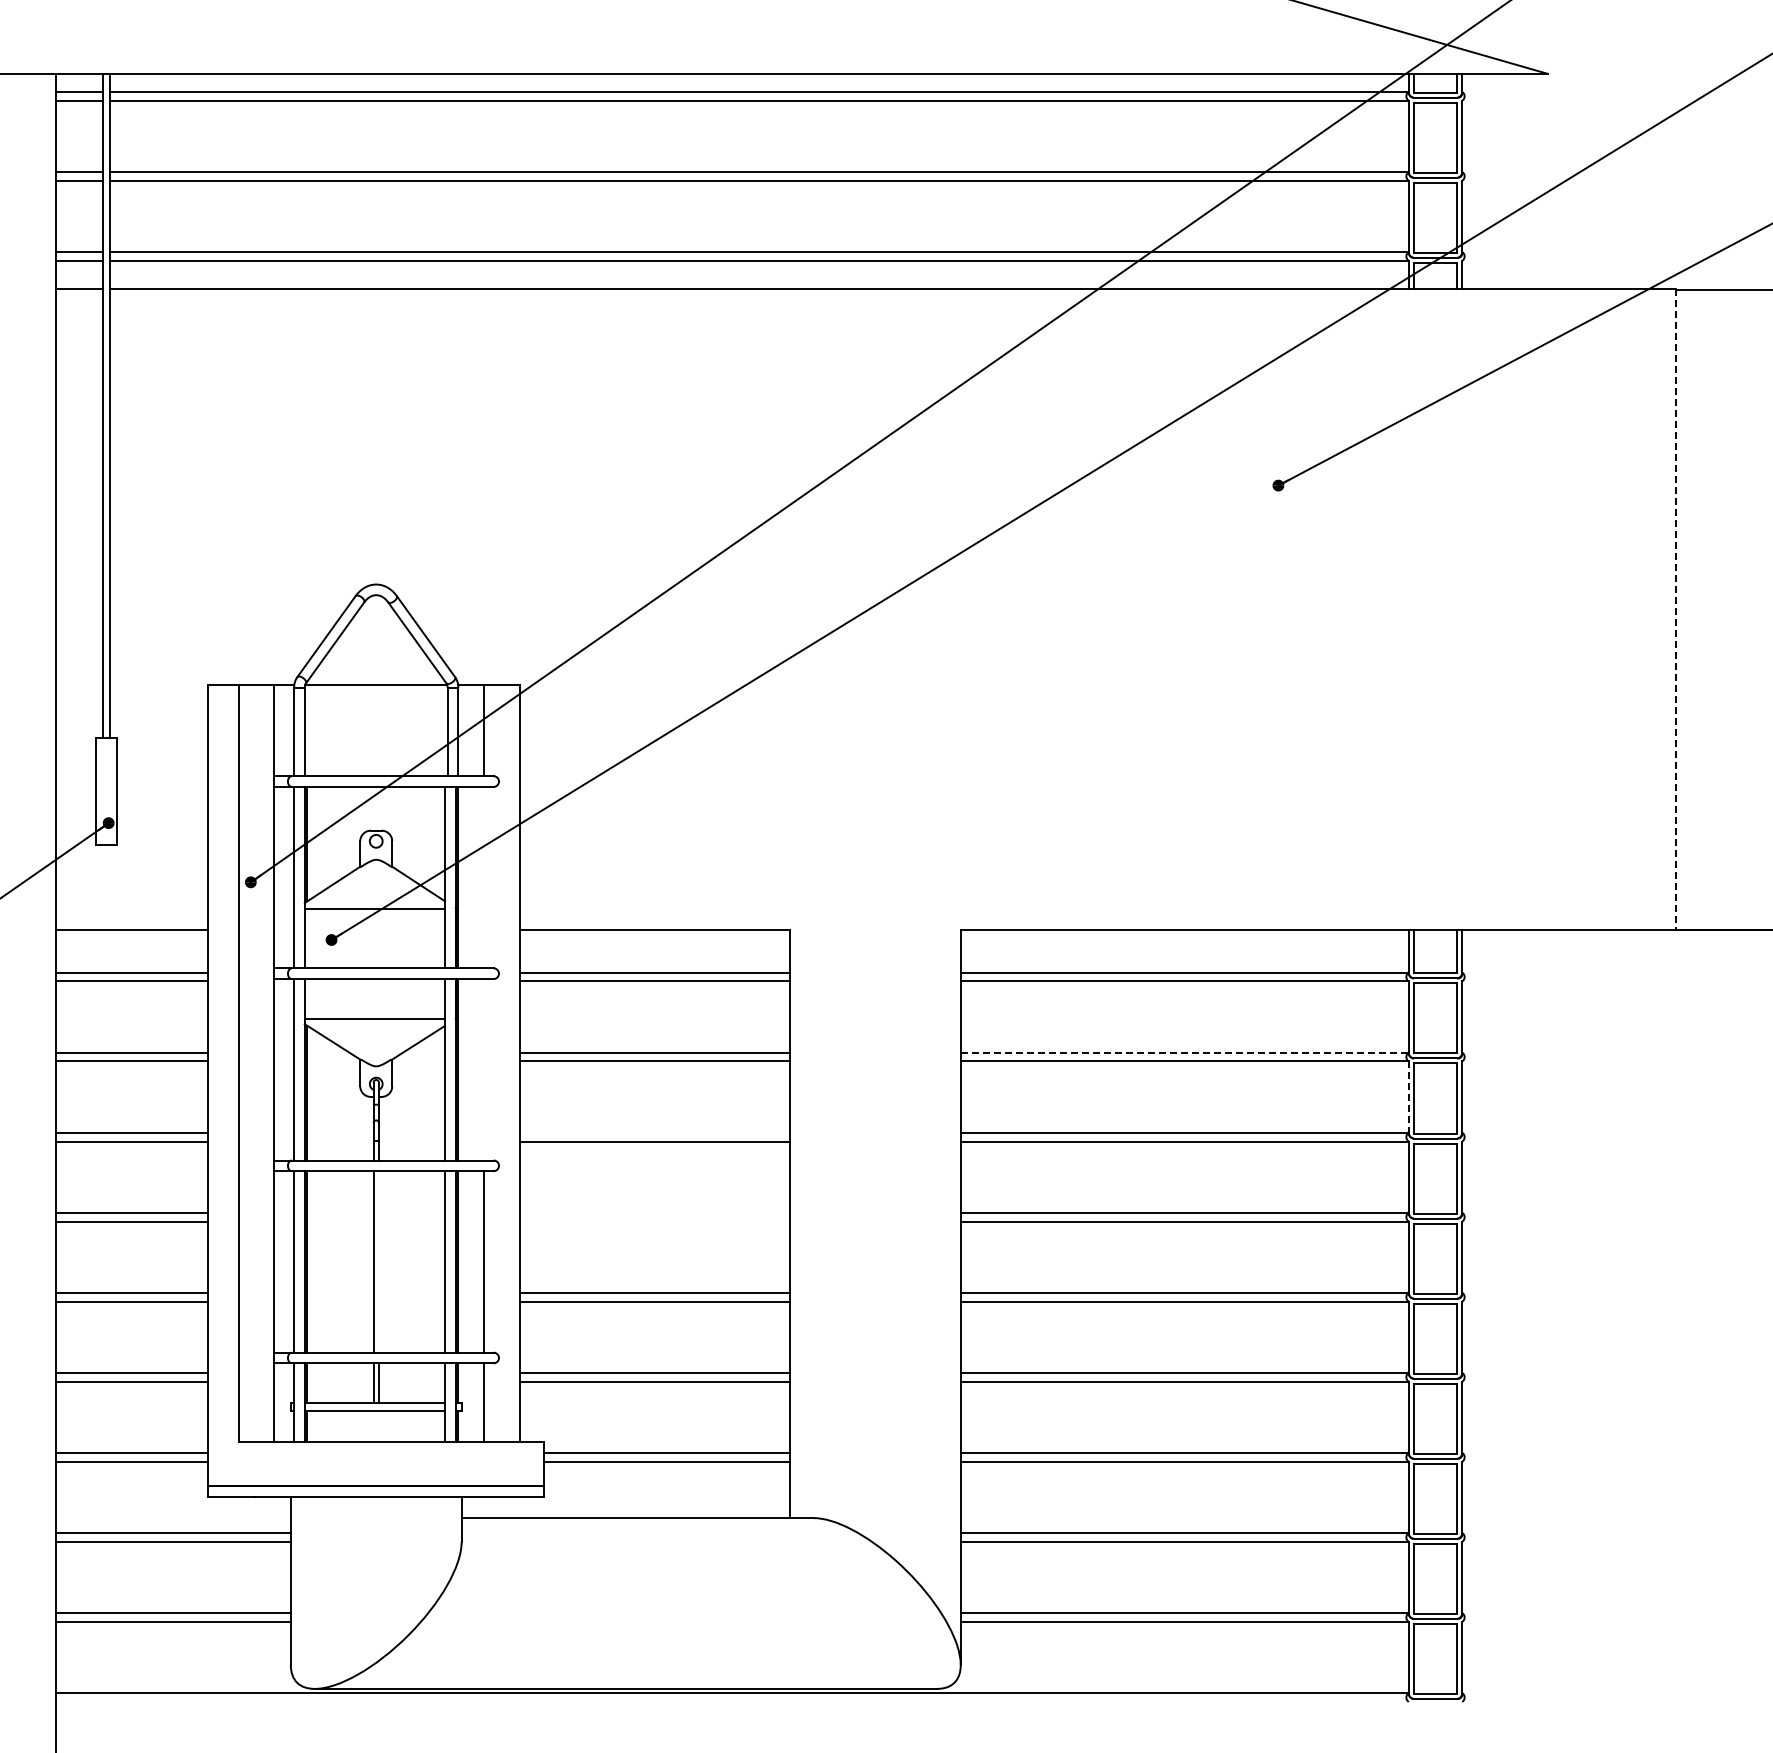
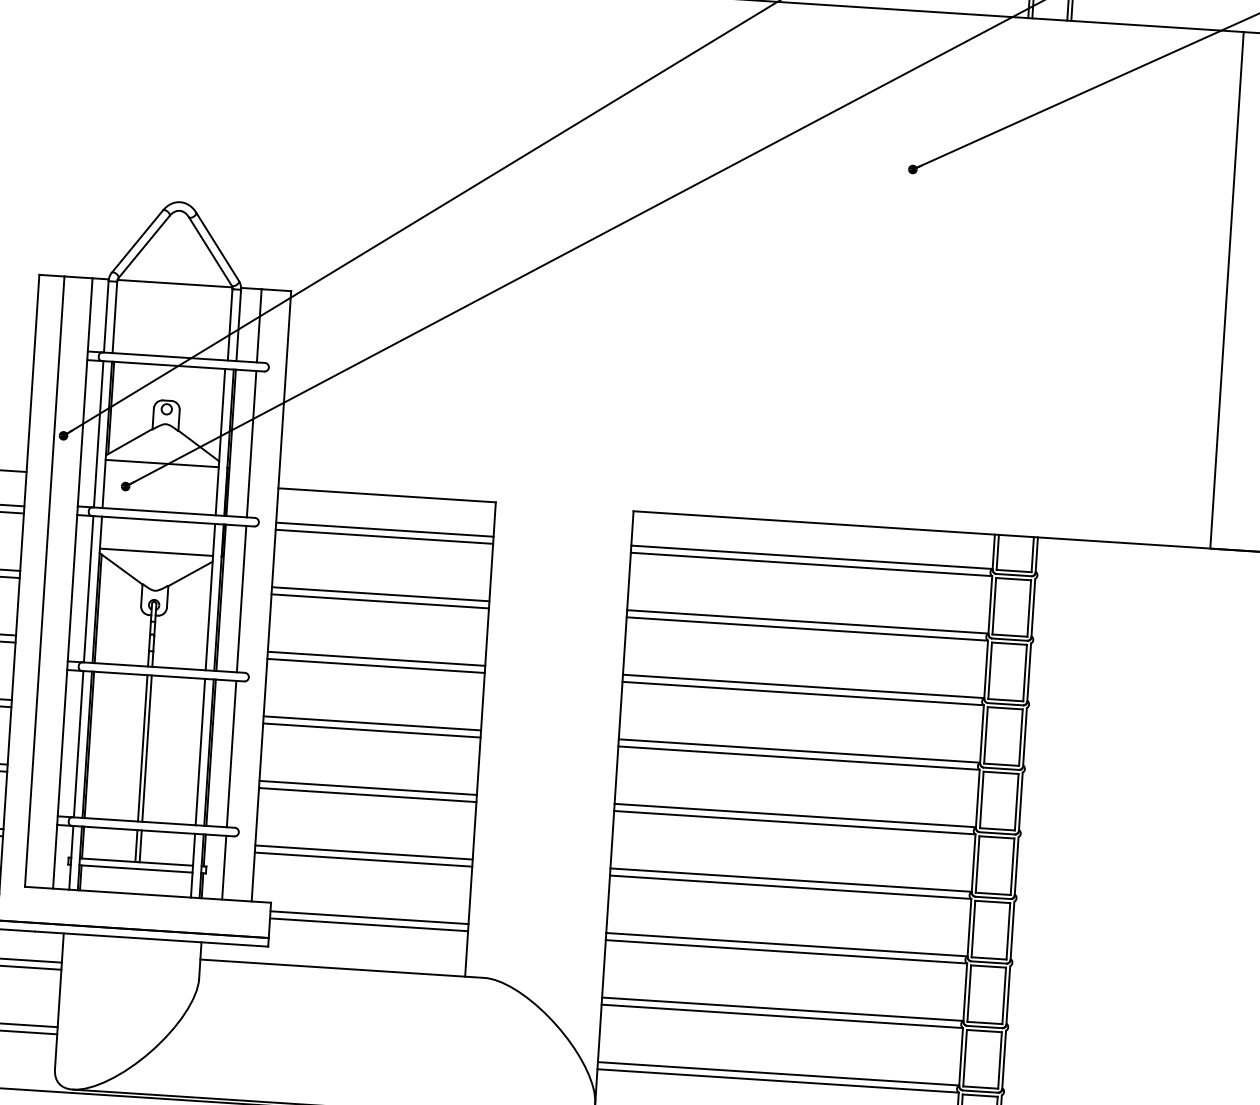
line: (1675, 610) -> (1226, 290), dashed -> solid
line: (483, 877) -> (251, 444), added
line: (1185, 1052) -> (808, 621), dashed -> solid
line: (483, 1069) -> (241, 598), added
line: (1408, 1096) -> (985, 668), dashed -> solid
line: (654, 1132) -> (376, 658), added
line: (654, 1212) -> (371, 723), added
line: (654, 1221) -> (371, 730), added
line: (378, 1261) -> (146, 748), added

